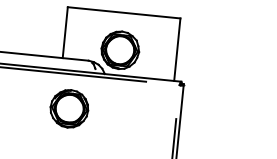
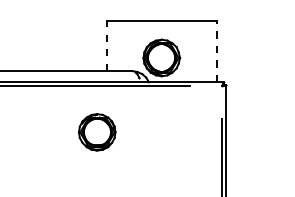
line: (64, 32) -> (106, 46), solid -> dashed
line: (177, 49) -> (216, 51), solid -> dashed
part: (69, 109) -> (97, 132), moved

